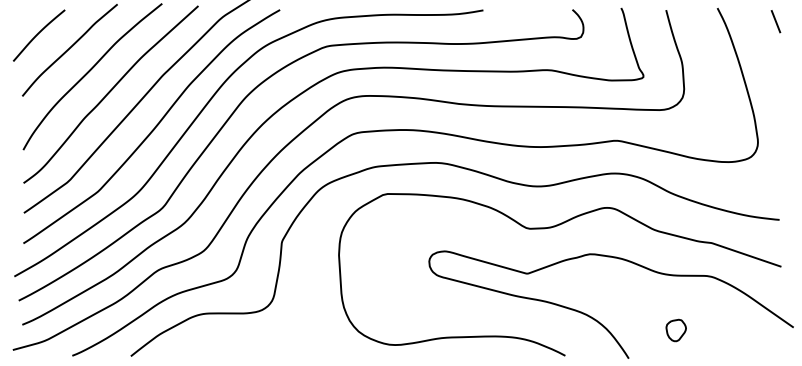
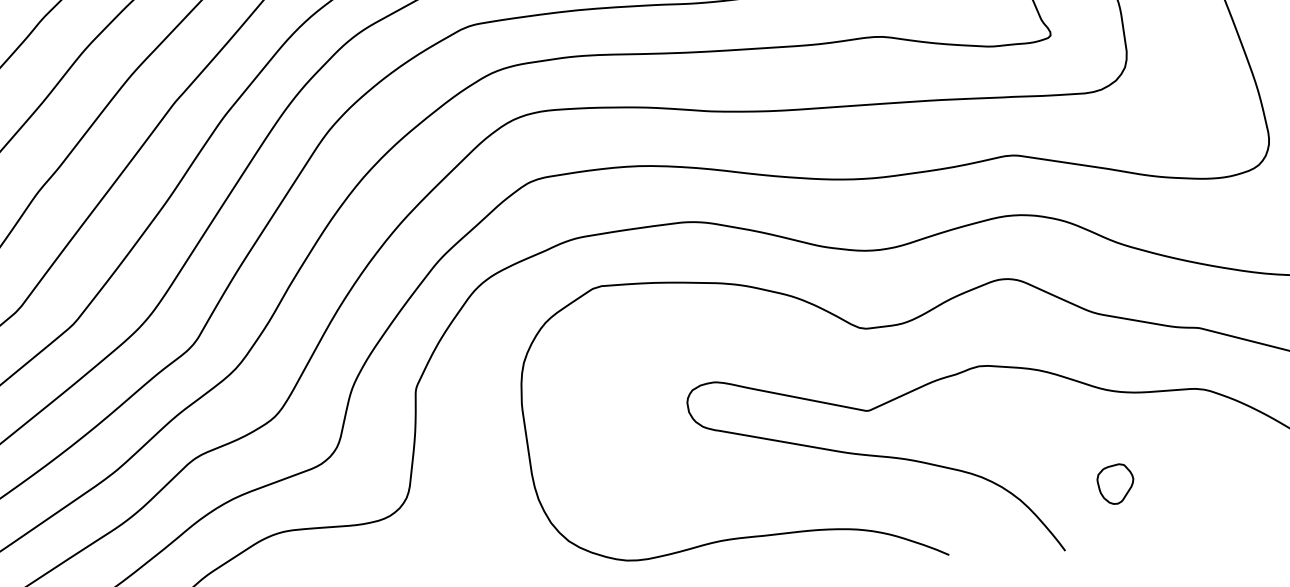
part: (675, 330) -> (1114, 484), moved

